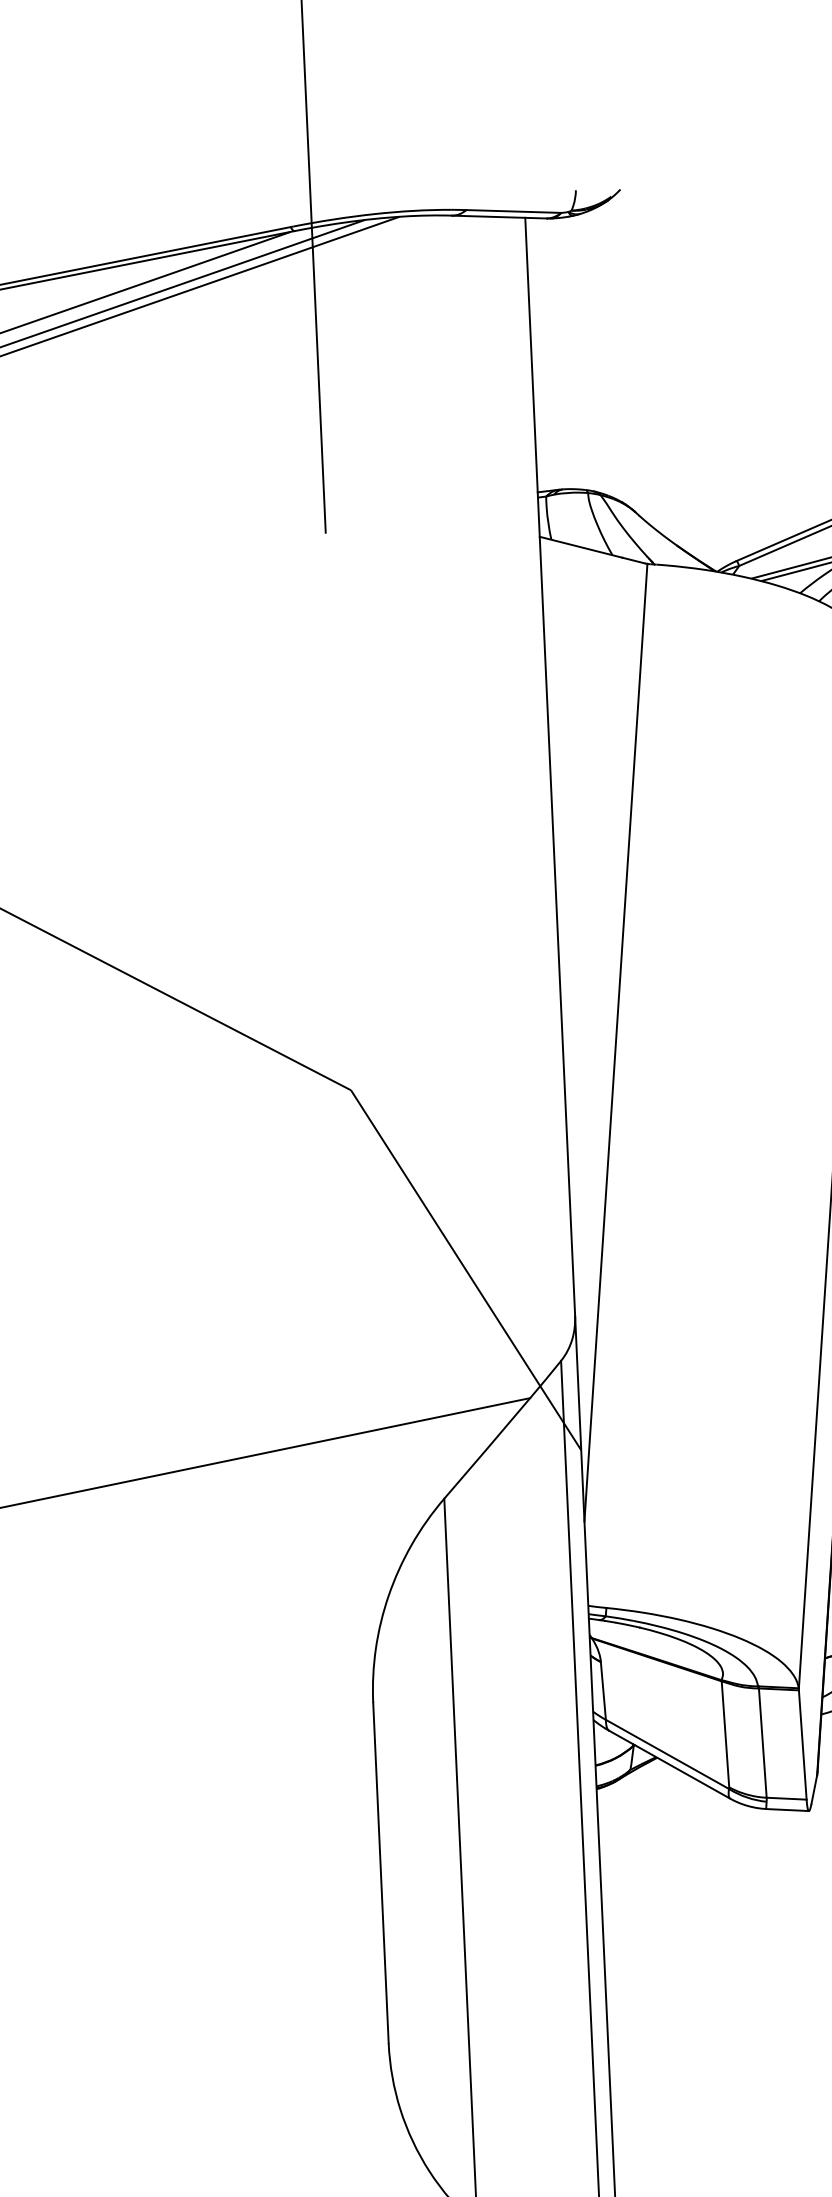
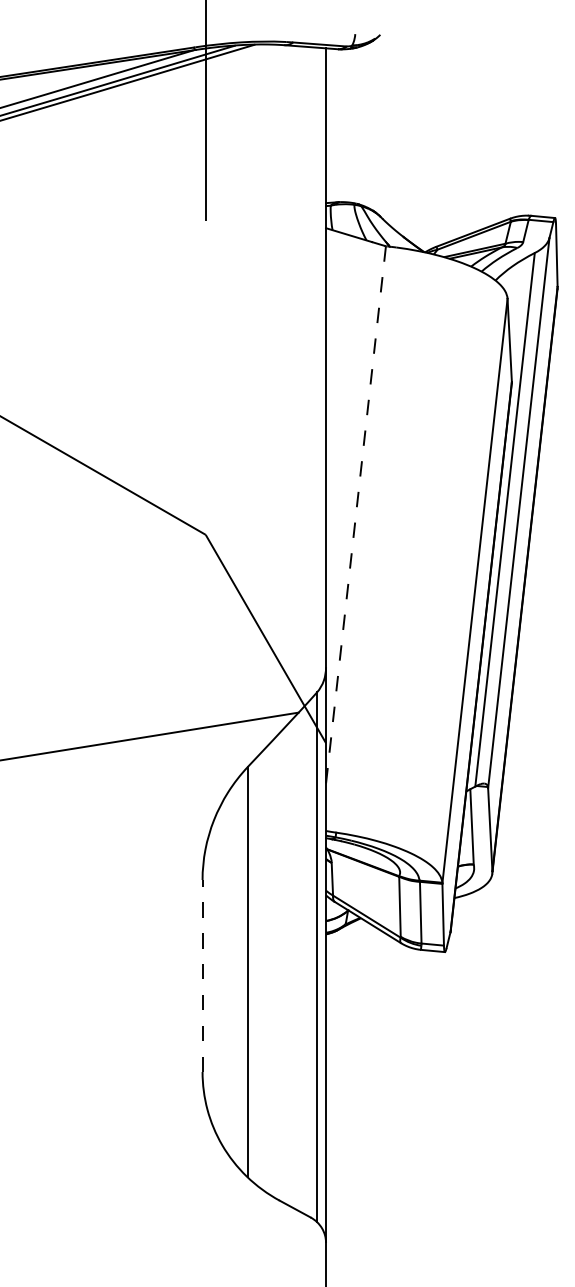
line: (616, 1042) -> (356, 514), solid -> dashed
line: (380, 1872) -> (202, 975), solid -> dashed

